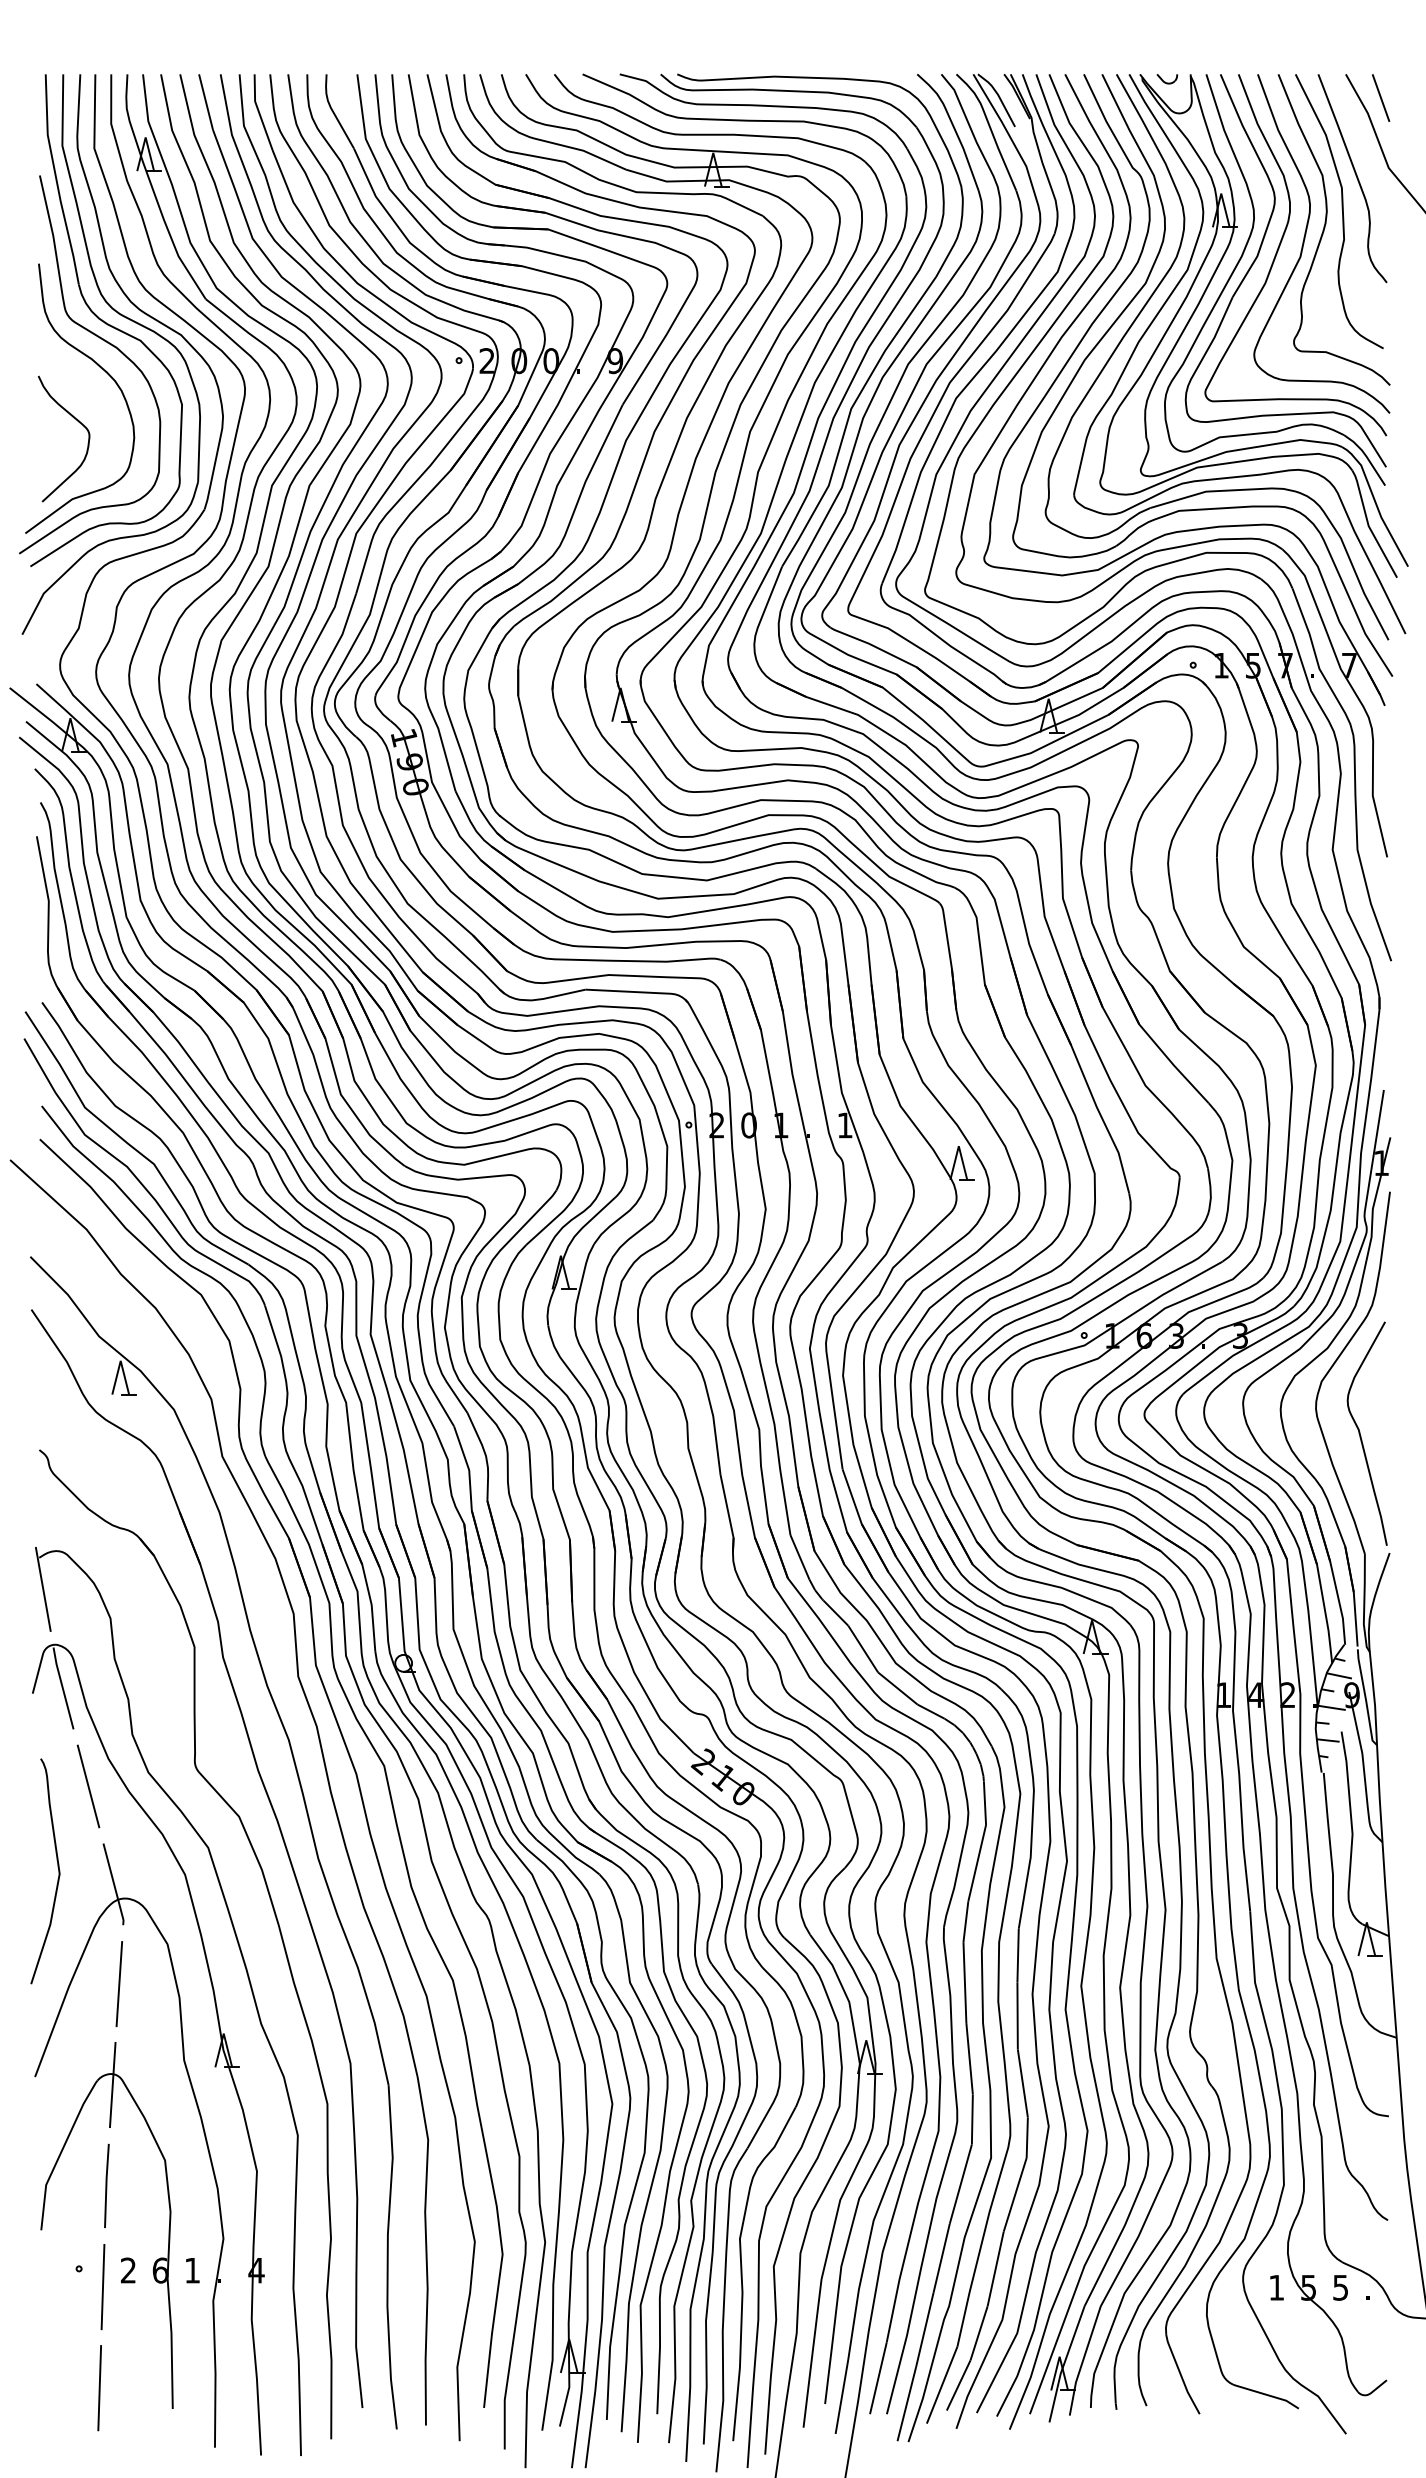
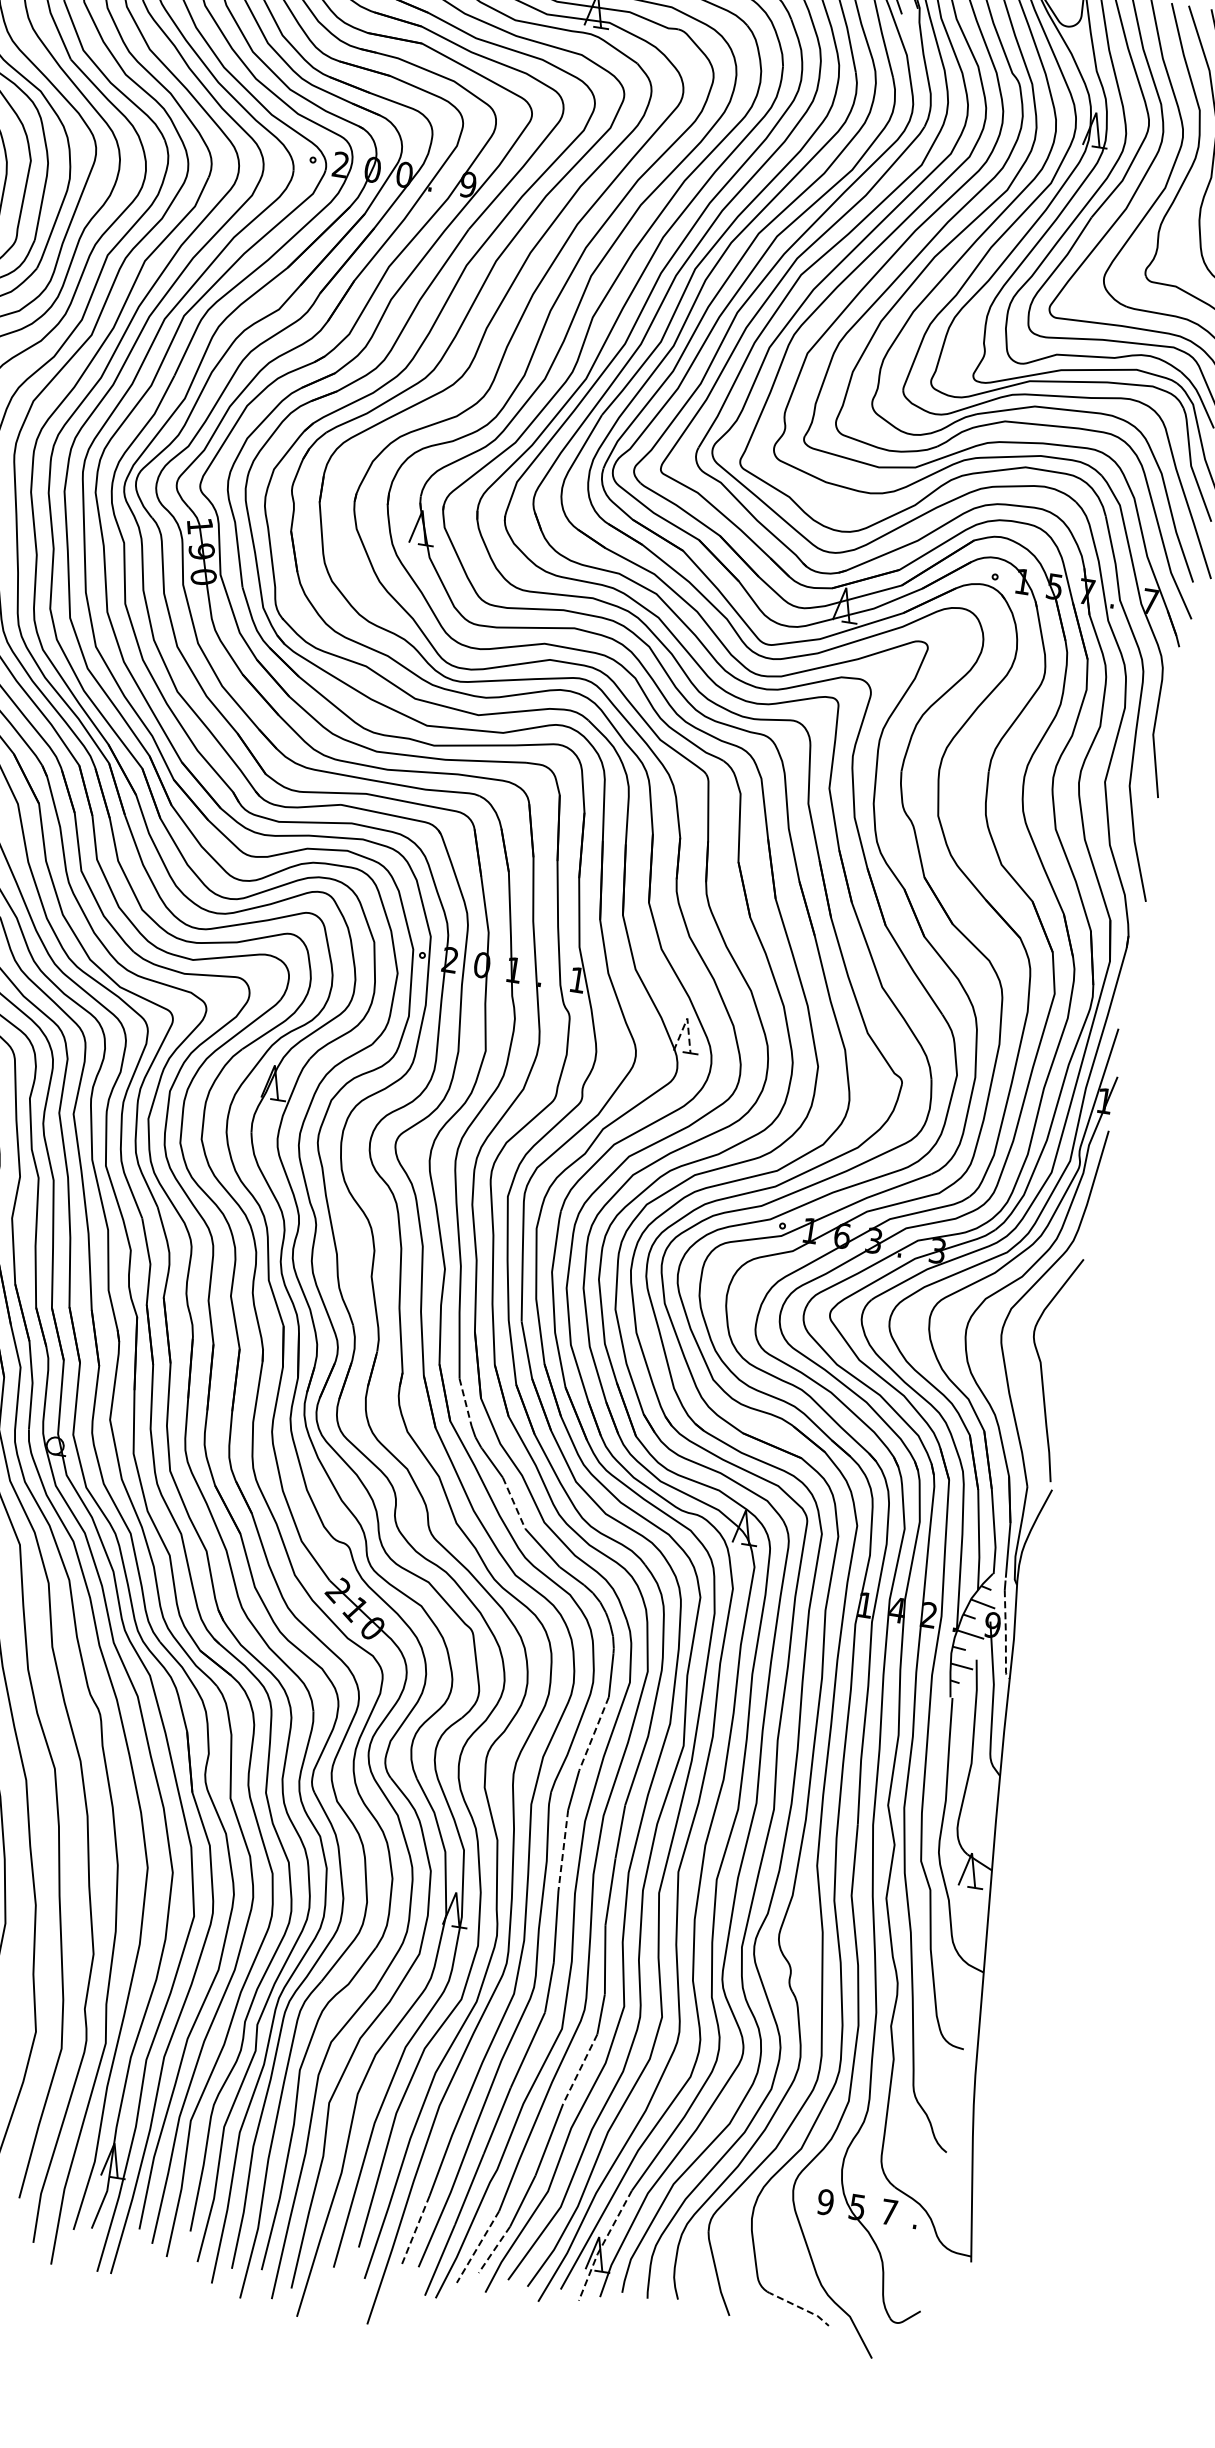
line: (958, 1146) -> (687, 1018), solid -> dashed
line: (800, 1557) -> (466, 1402), solid -> dashed
line: (863, 1649) -> (514, 1503), solid -> dashed
line: (1366, 1703) -> (1005, 1635), solid -> dashed
line: (977, 1863) -> (594, 1734), solid -> dashed
line: (964, 1983) -> (562, 1851), solid -> dashed
line: (1015, 2194) -> (580, 2068), solid -> dashed
text: (1276, 2287) -> (825, 2201), 1 -> 9
text: (1340, 2287) -> (889, 2211), 5 -> 7
line: (1064, 2364) -> (602, 2245), solid -> dashed
line: (878, 2378) -> (415, 2230), solid -> dashed
line: (941, 2385) -> (477, 2247), solid -> dashed
line: (958, 2385) -> (494, 2249), solid -> dashed
line: (1266, 2394) -> (798, 2306), solid -> dashed

